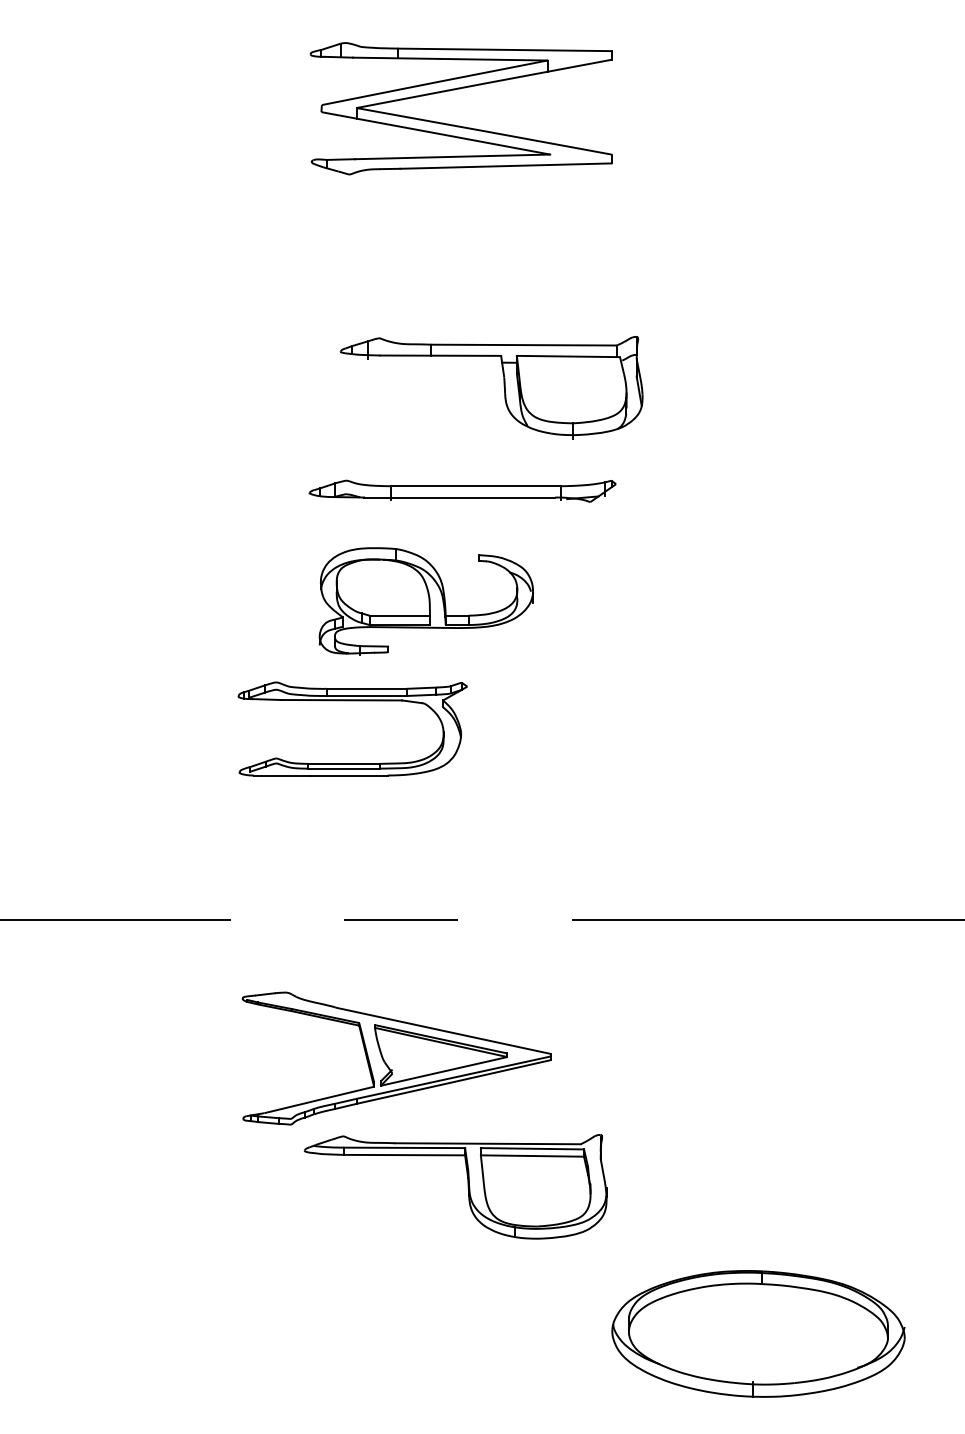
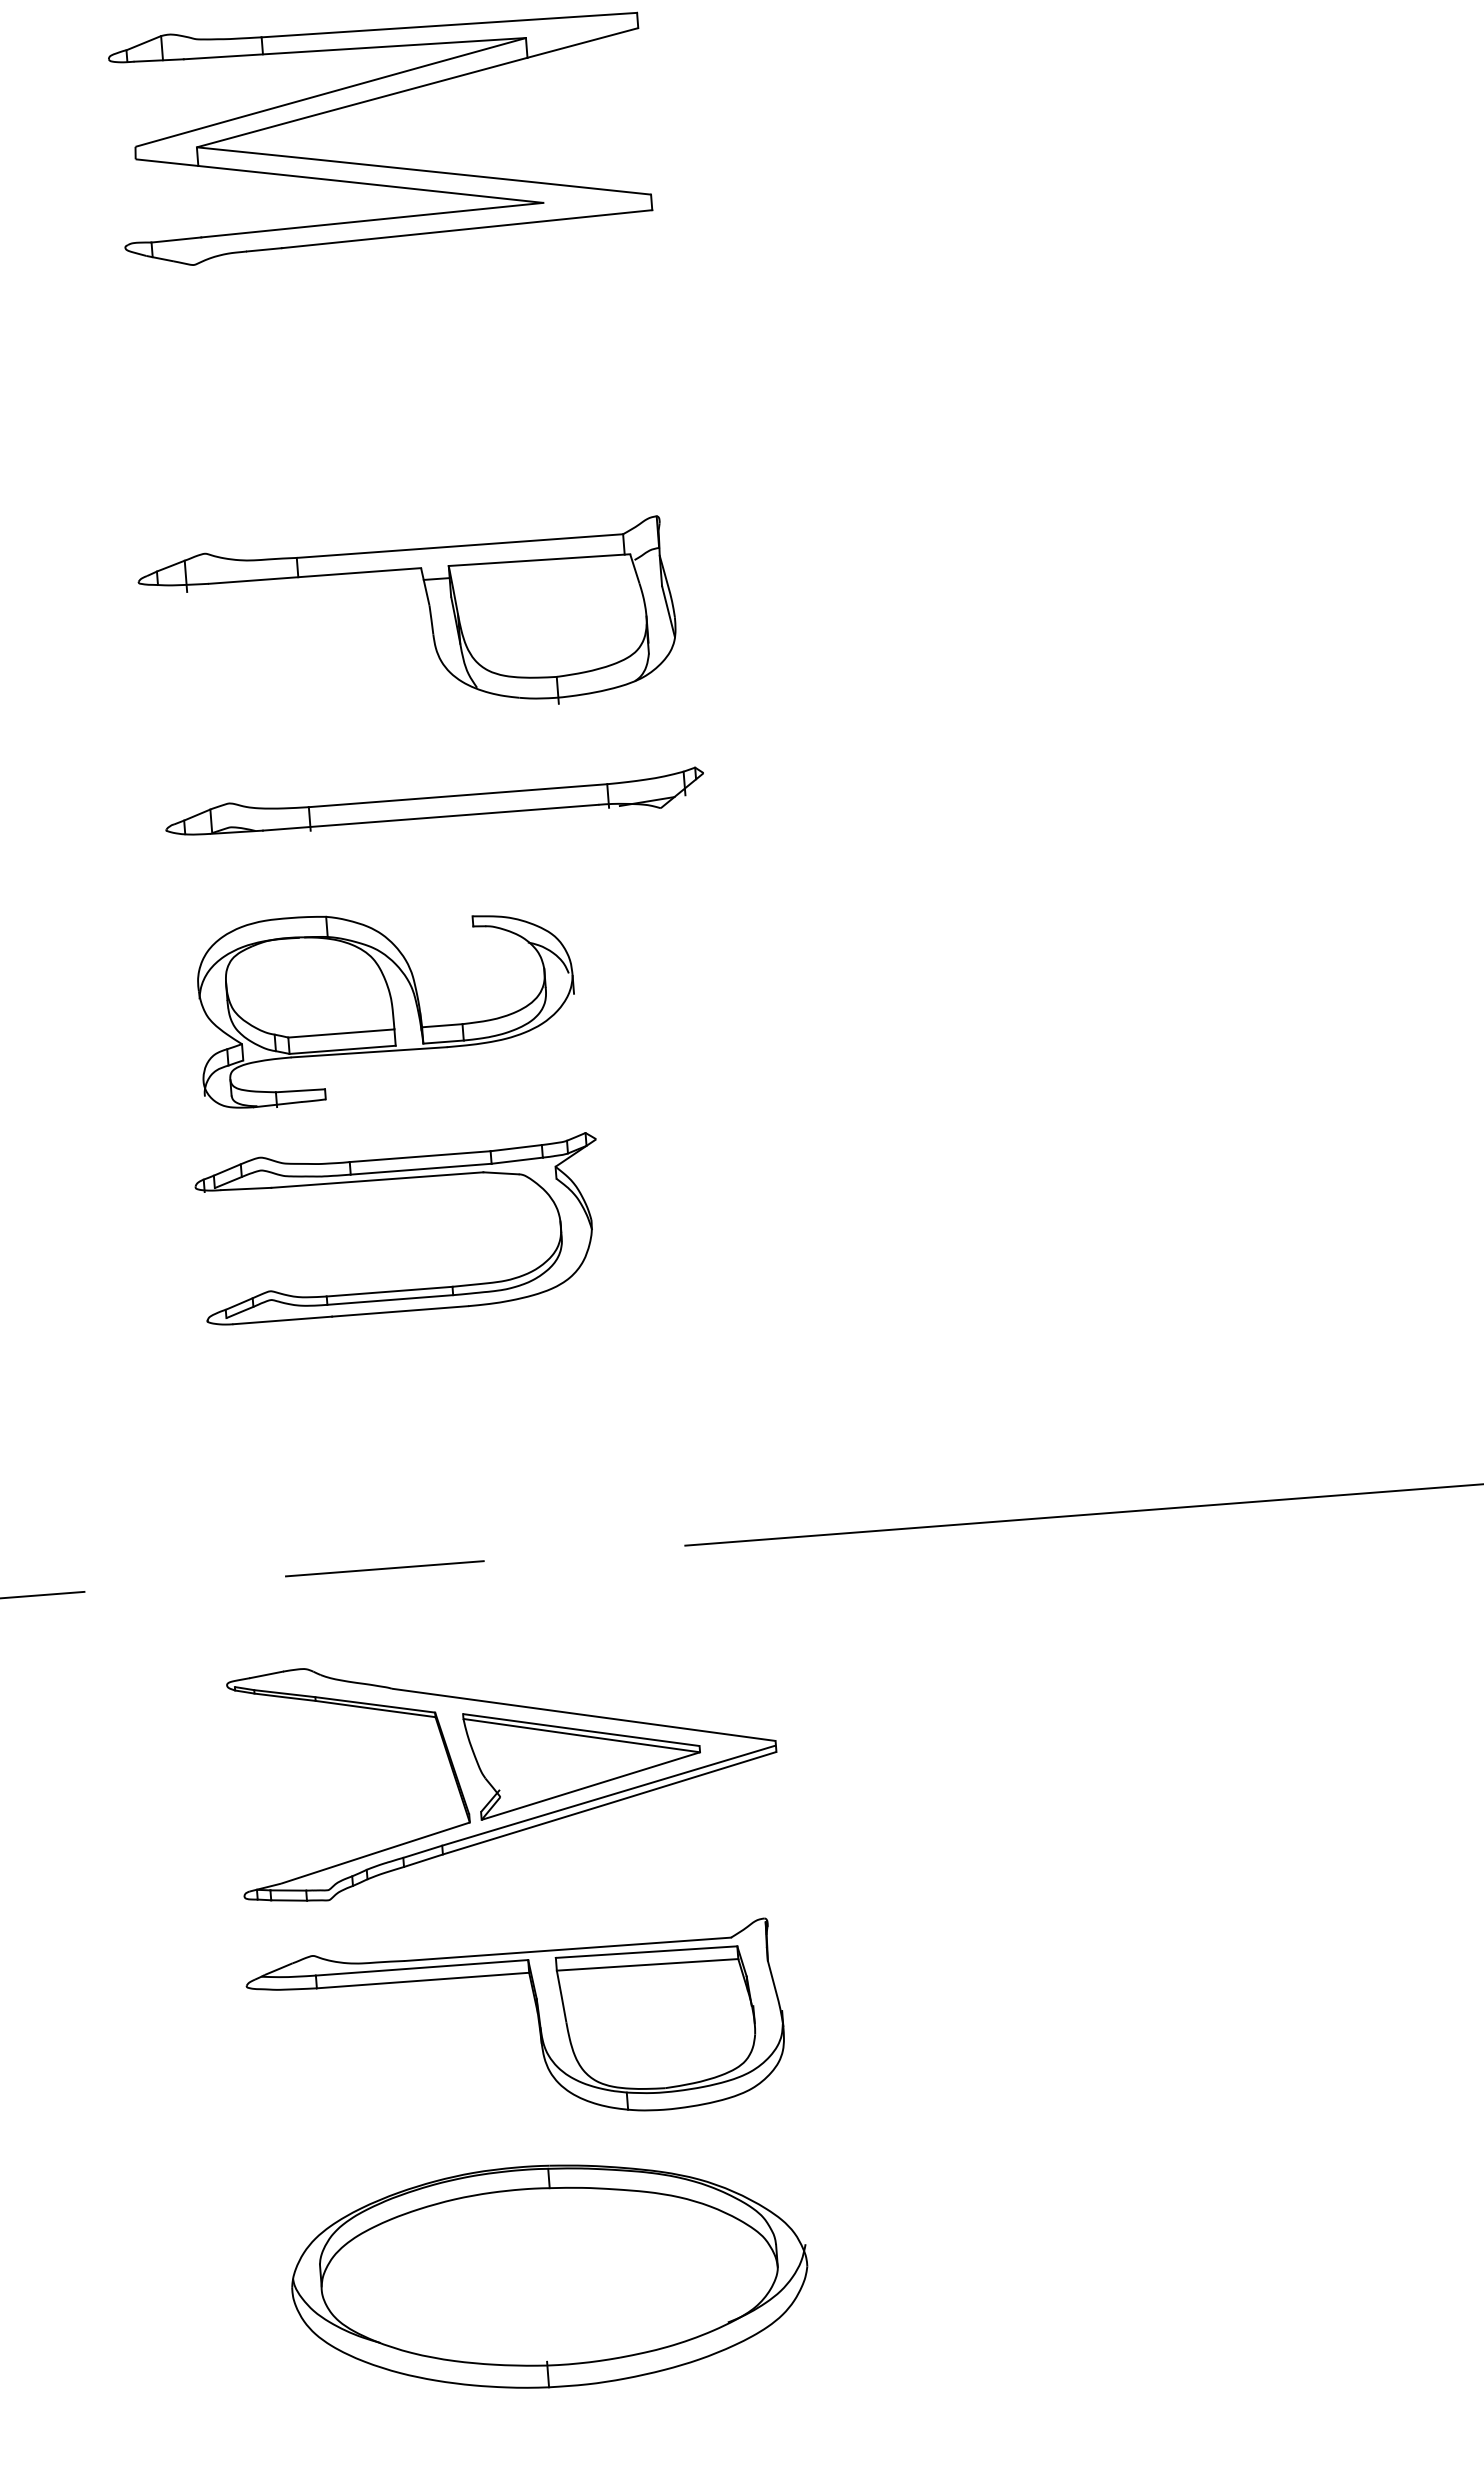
part: (503, 386) -> (429, 621), moved
part: (352, 701) -> (396, 1180), moved
part: (396, 1058) -> (505, 1769), moved
part: (758, 1333) -> (549, 2275), moved

